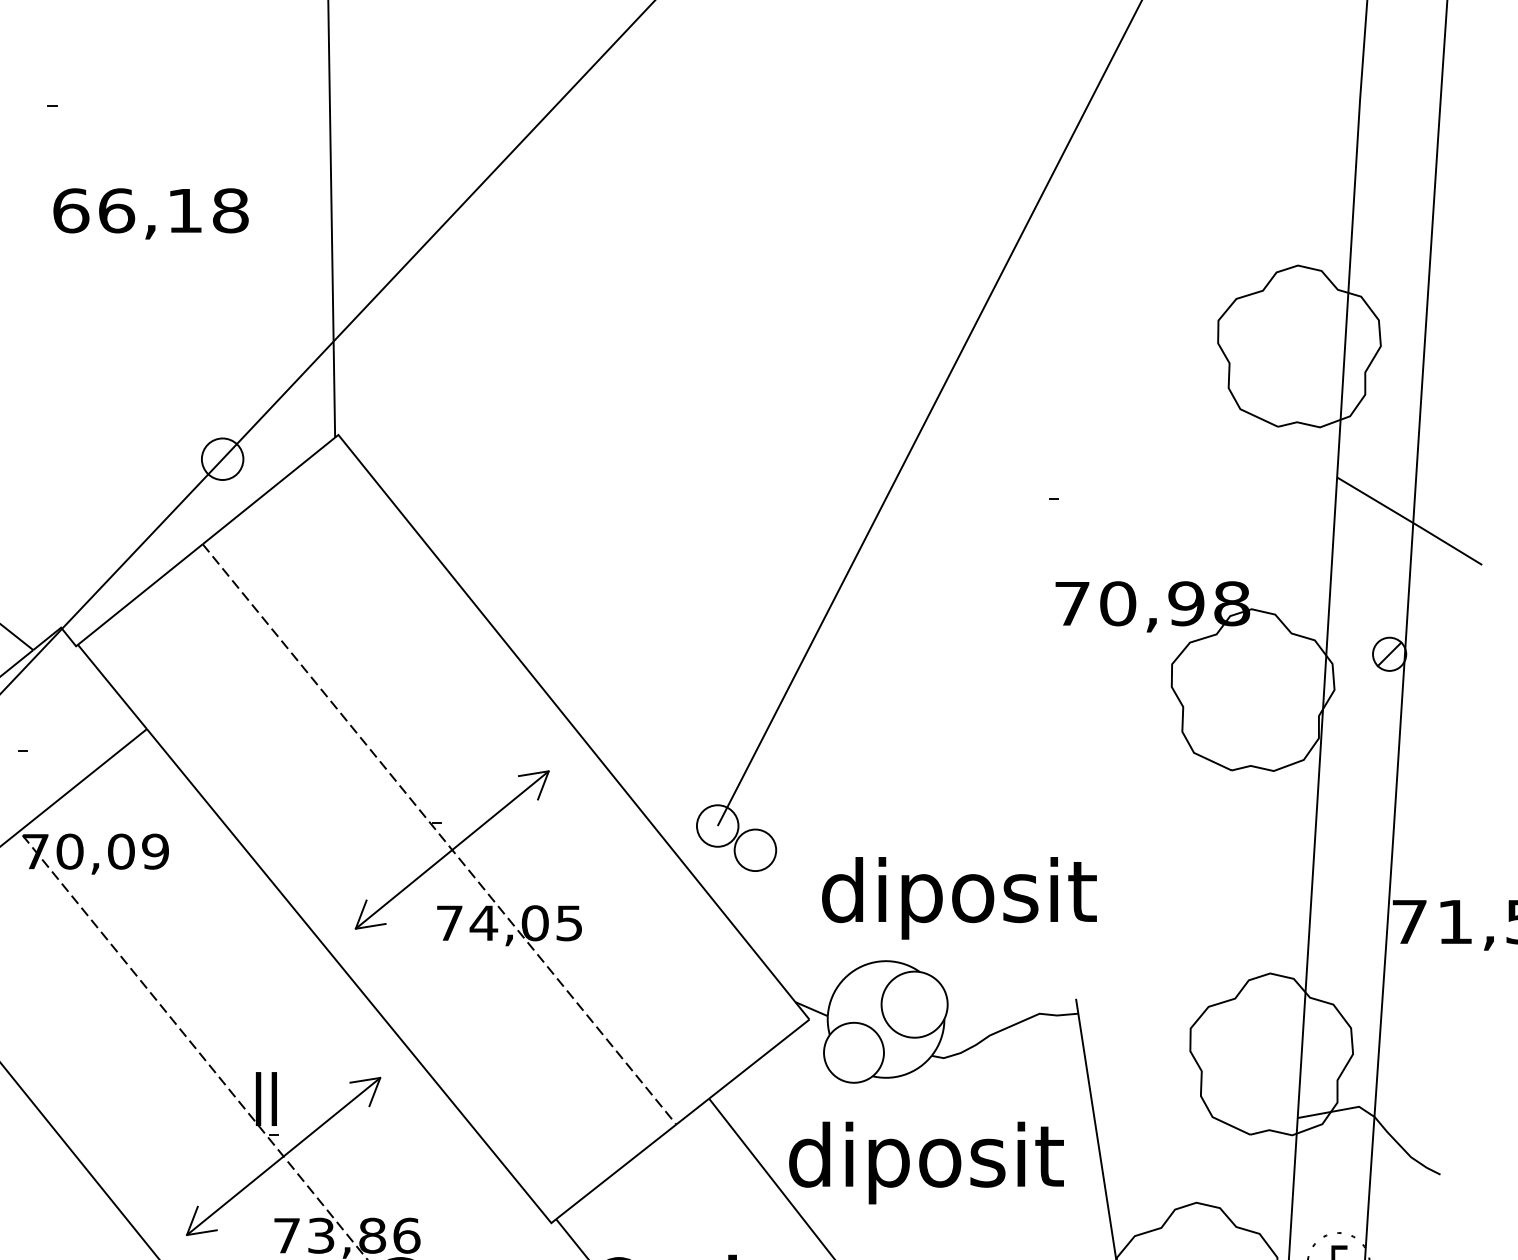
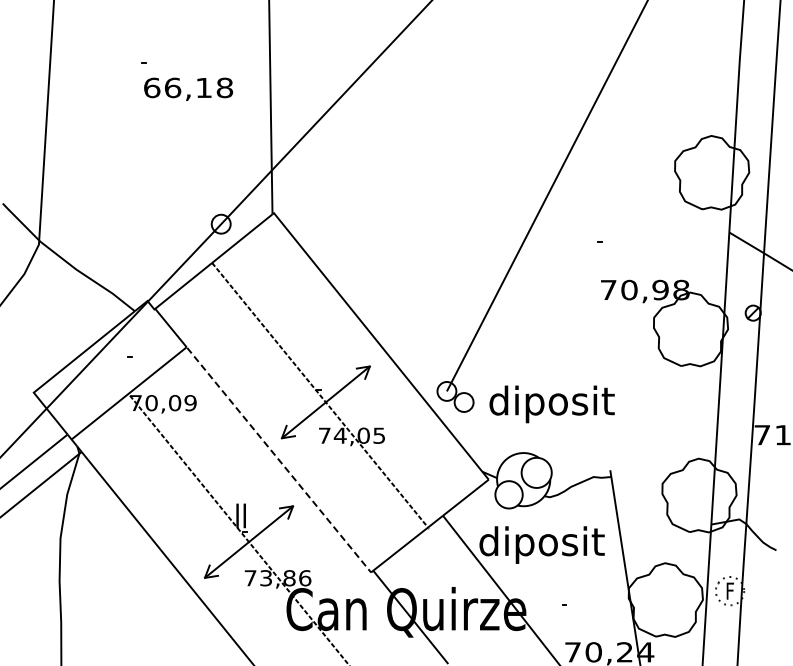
text: (150, 212) -> (188, 88), moved
text: (958, 898) -> (551, 404), moved
line: (352, 979) -> (280, 461), solid -> dashed

